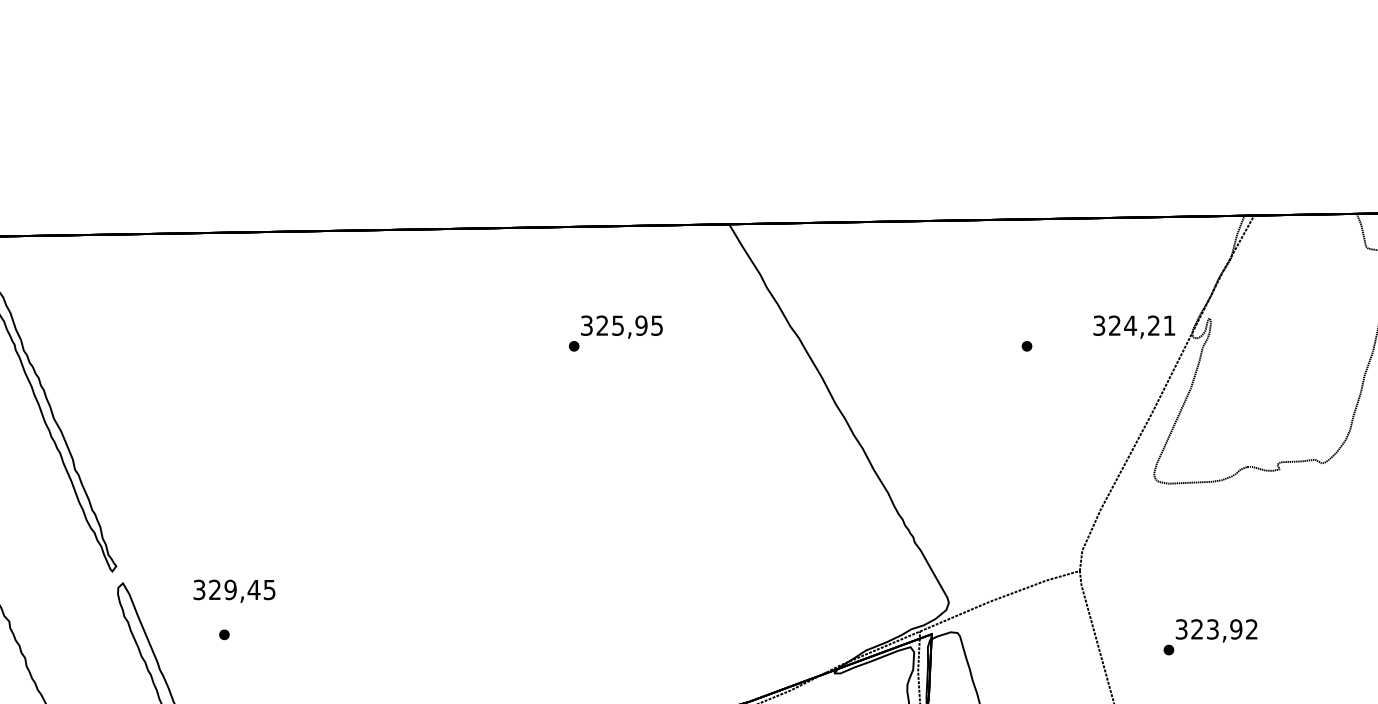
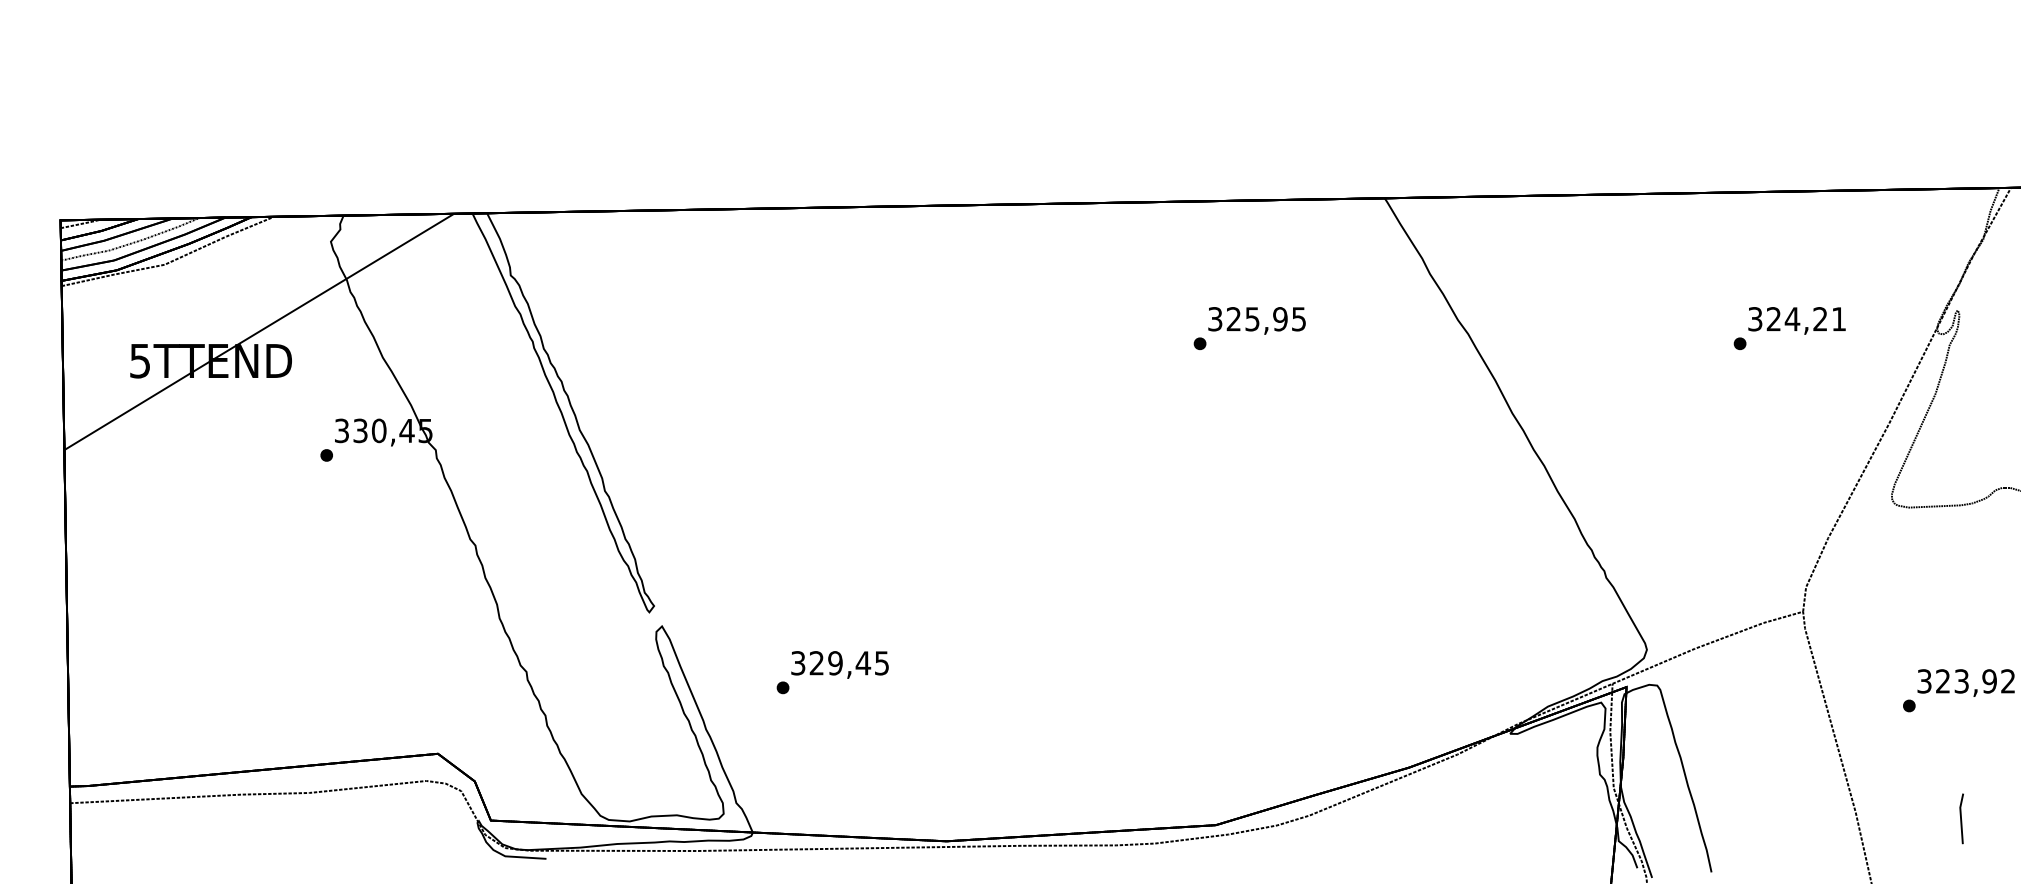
text: (1133, 326) -> (1796, 320), moved
text: (234, 590) -> (839, 664), moved

